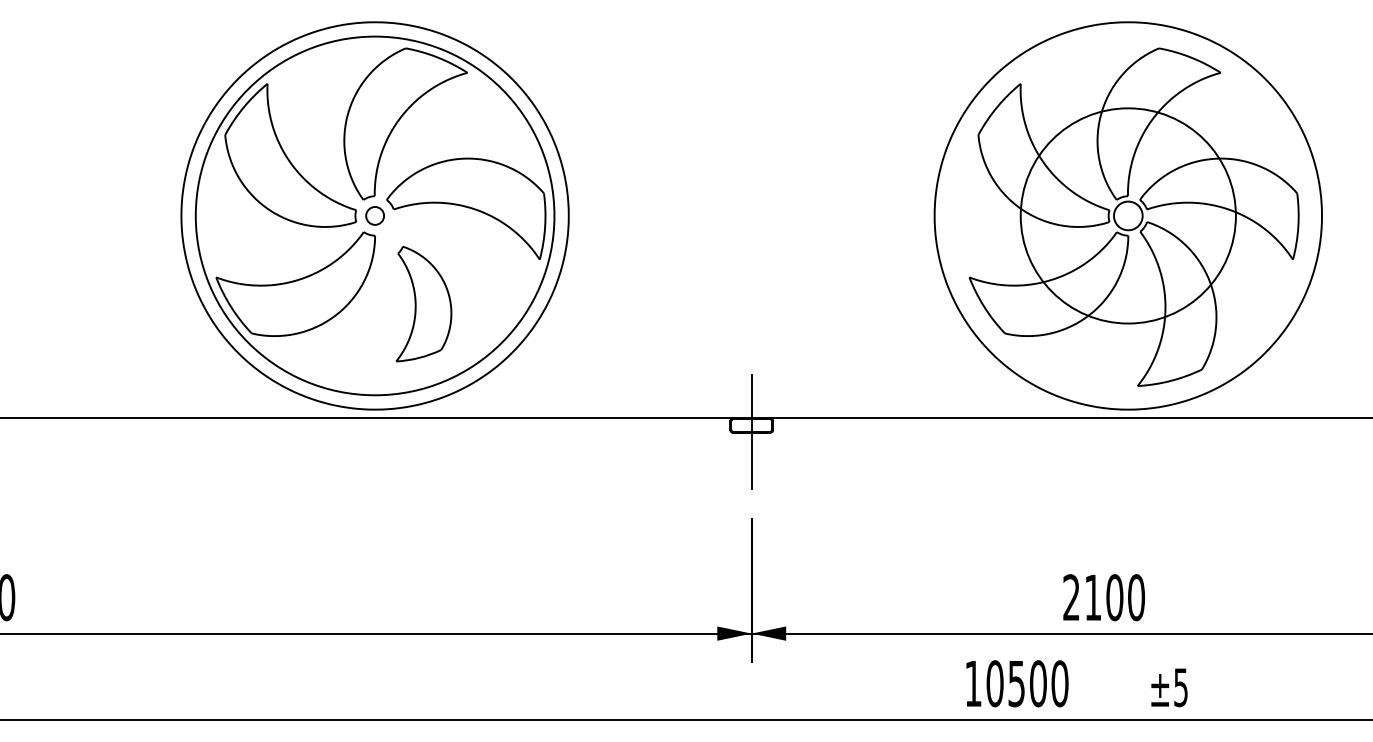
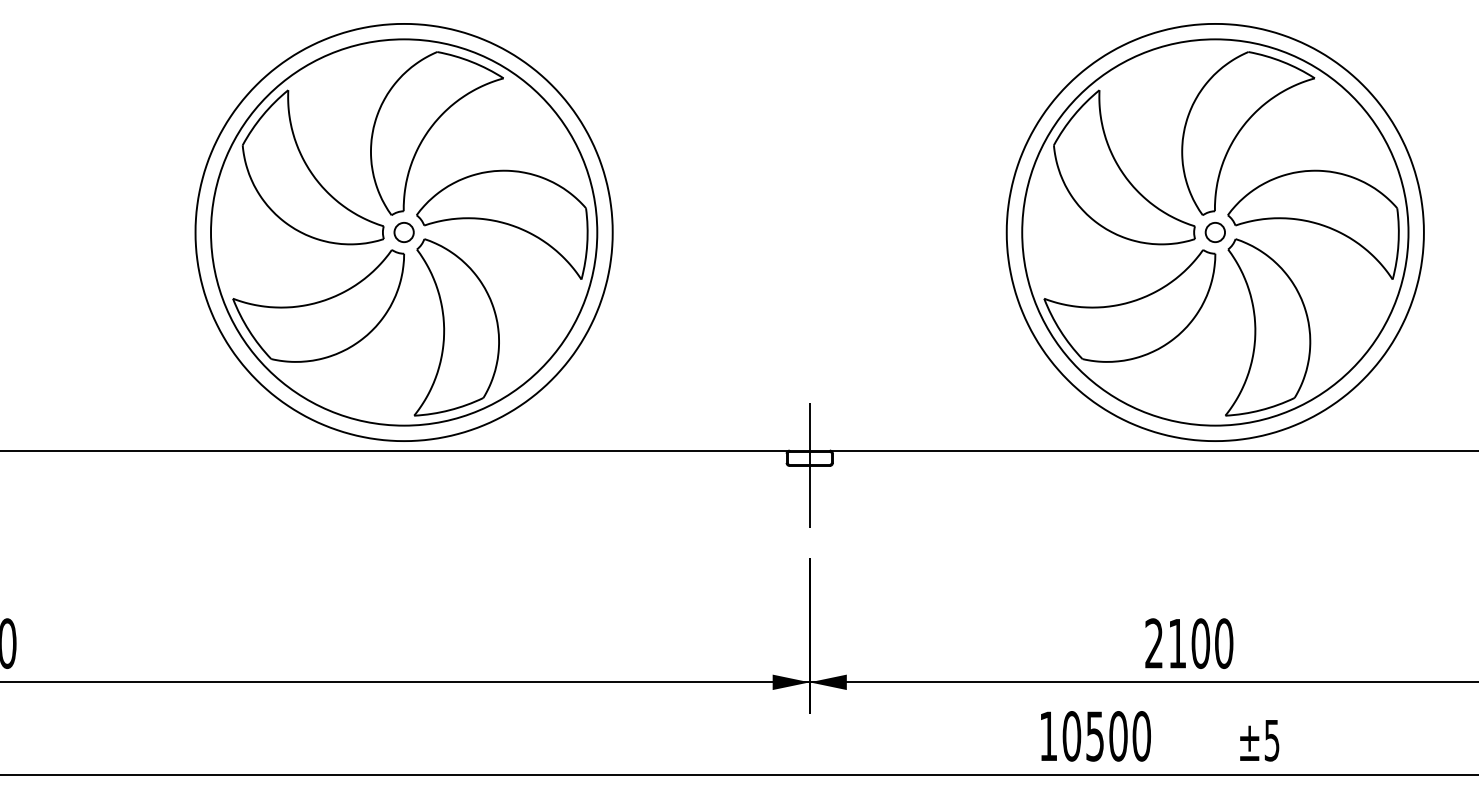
circle: (1128, 215) -> (1215, 232), size x0.62
circle: (1128, 215) -> (1215, 232), size x1.67
part: (423, 304) -> (456, 327), size x1.43

